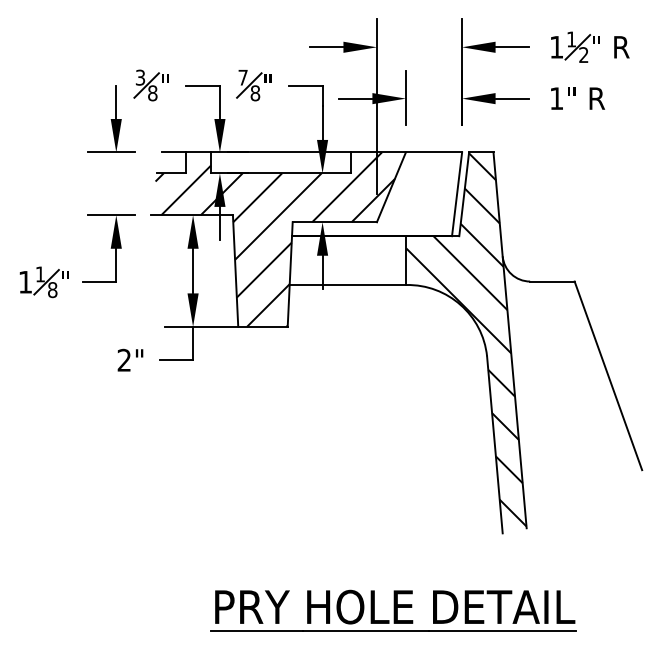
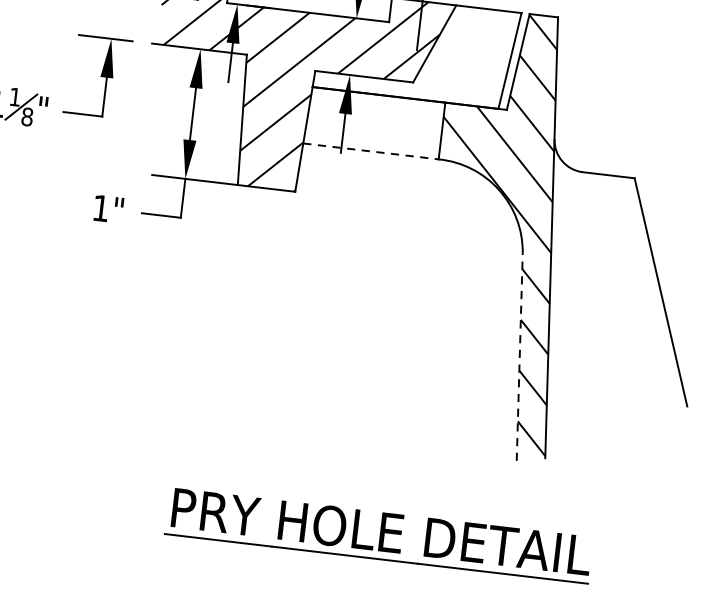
line: (348, 285) -> (371, 152), solid -> dashed
text: (123, 359) -> (100, 207), 2" -> 1"
line: (494, 444) -> (519, 356), solid -> dashed

